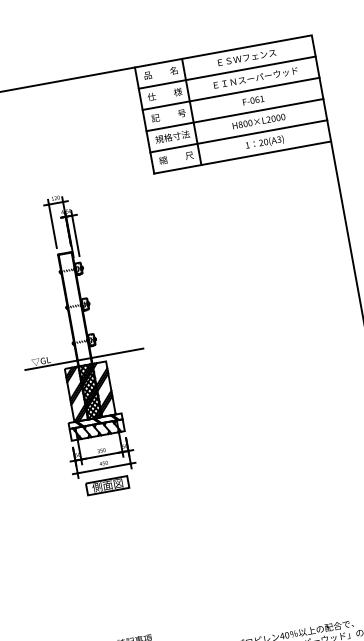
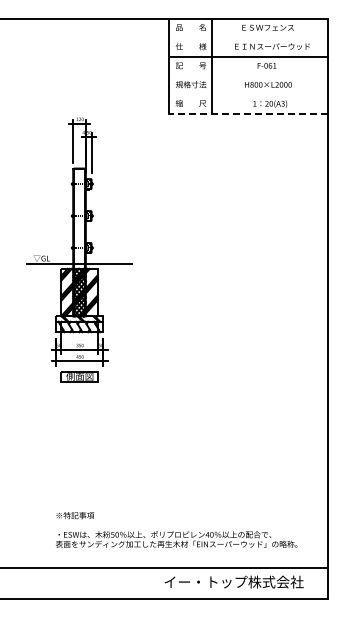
line: (227, 72) -> (248, 37), removed
line: (234, 115) -> (248, 75), removed
line: (238, 136) -> (248, 94), removed
line: (242, 157) -> (248, 113), solid -> dashed

